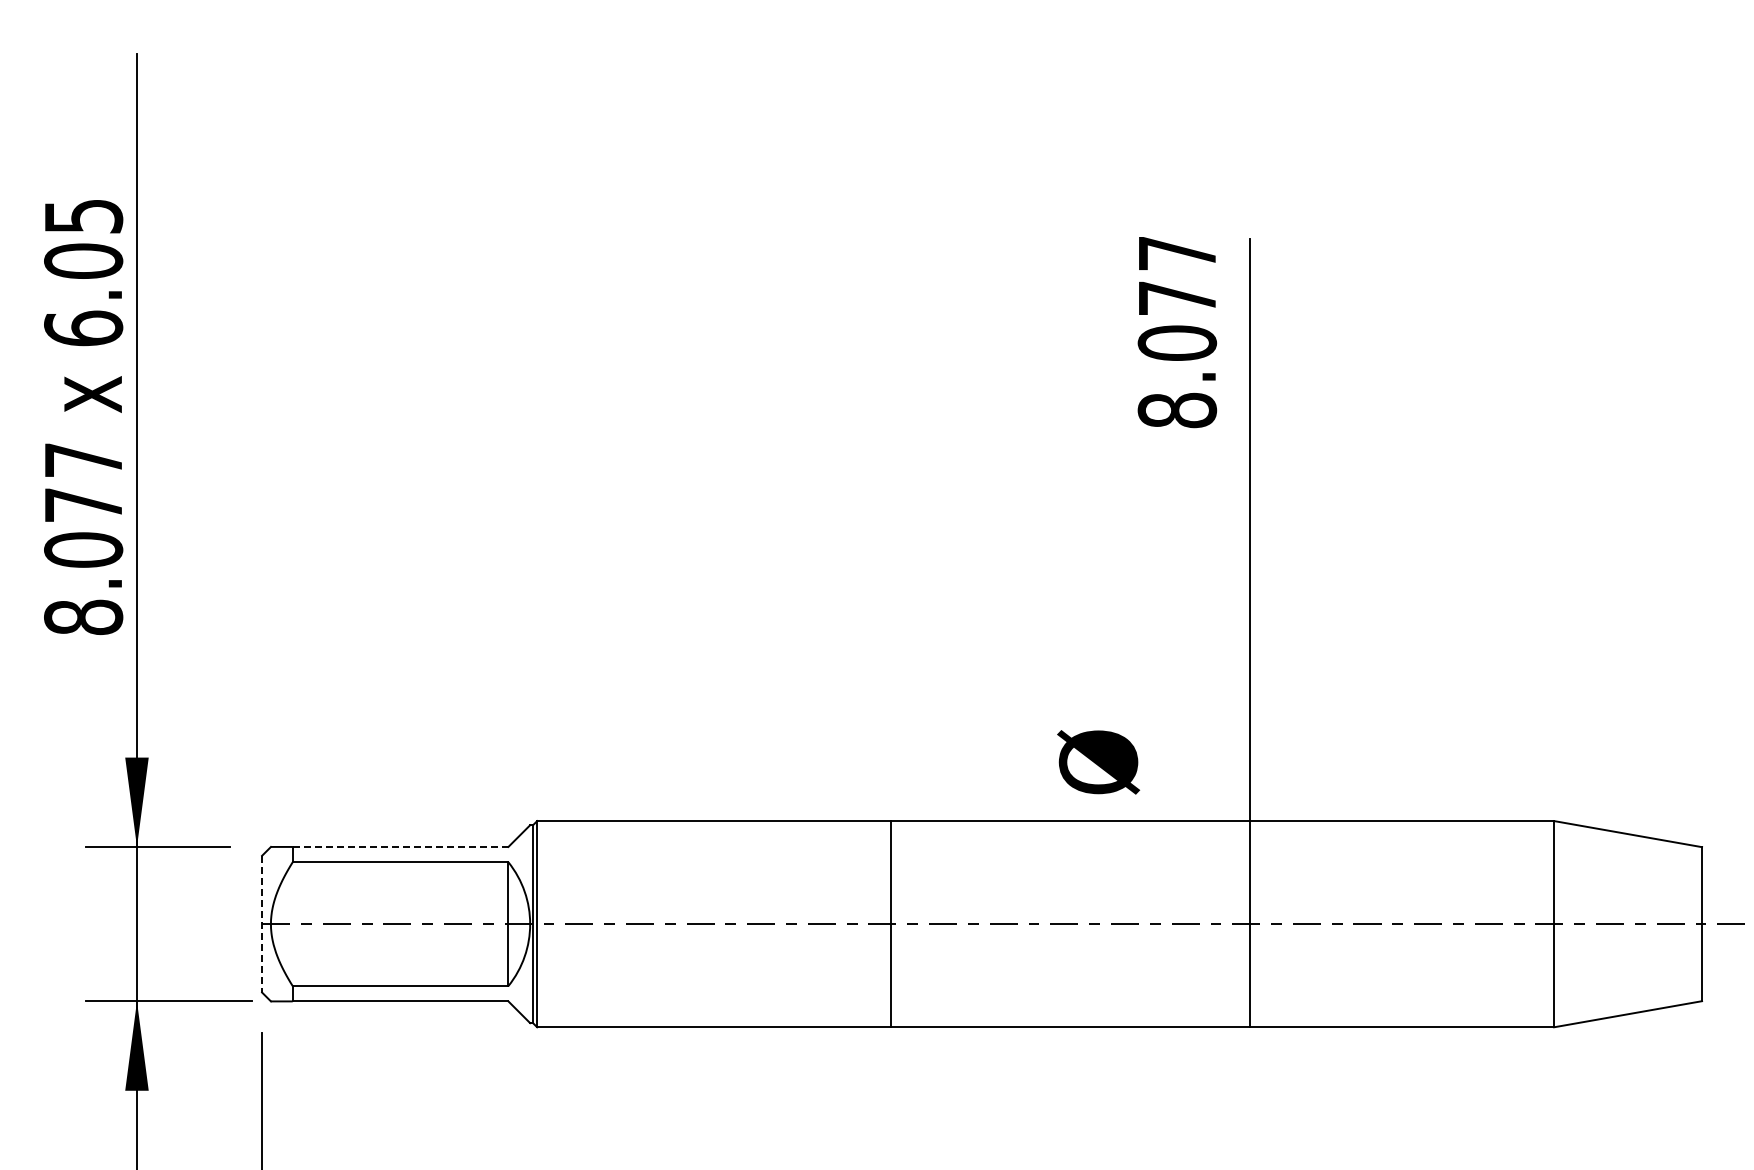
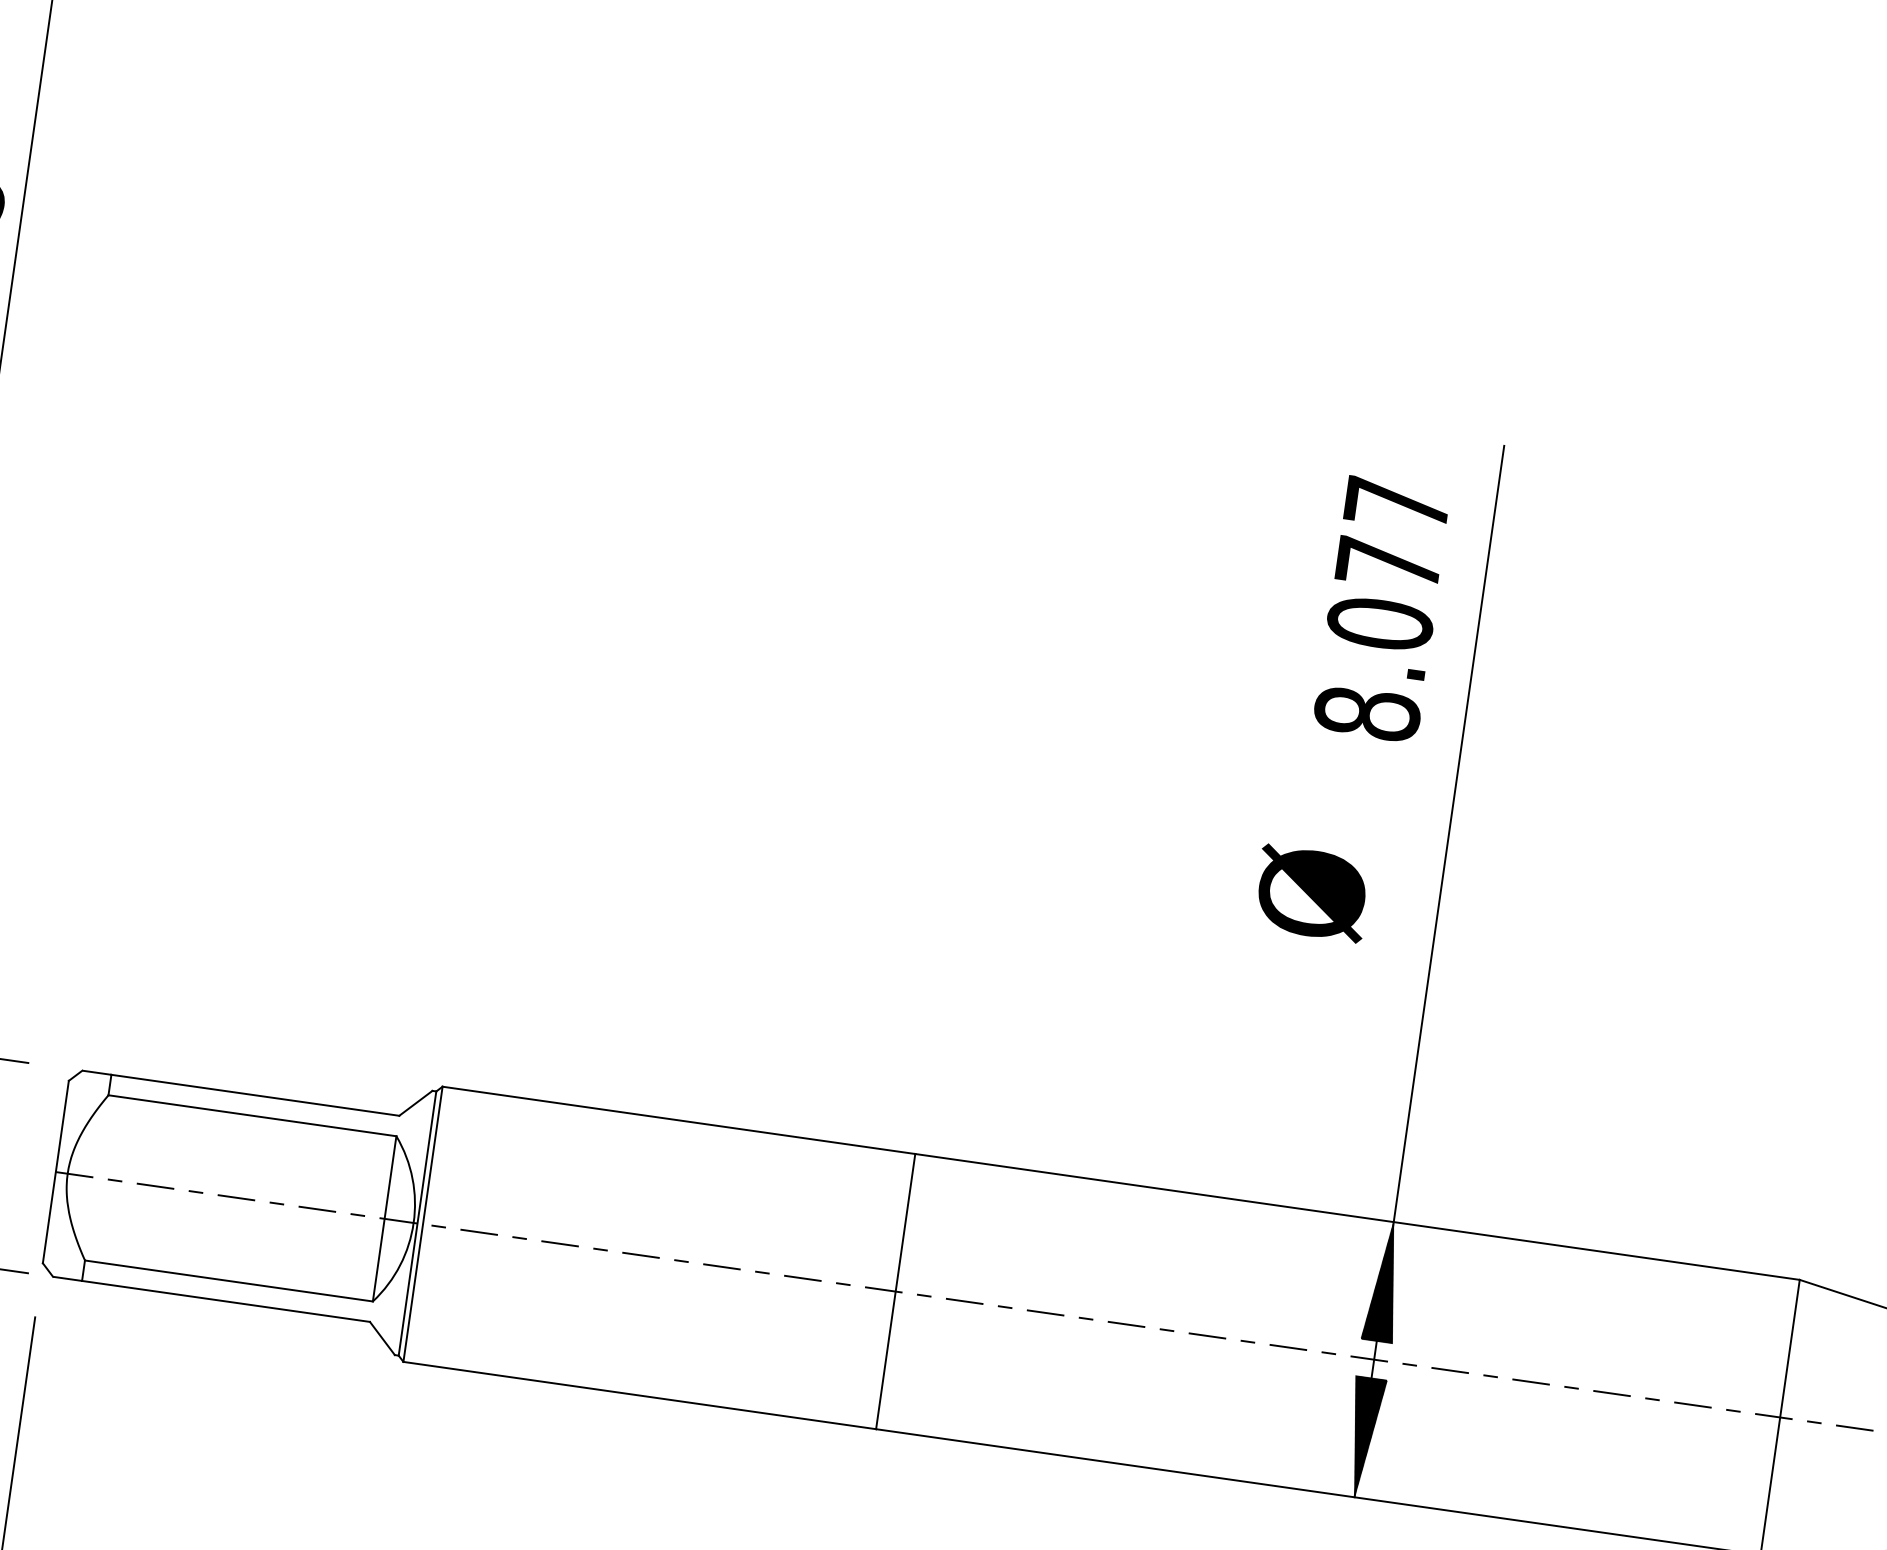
text: (1177, 332) -> (1382, 609), moved
text: (1098, 762) -> (1311, 893), moved
line: (400, 846) -> (255, 1094), dashed -> solid
hatch: (1249, 865) -> (1384, 1281), added
line: (262, 924) -> (56, 1172), dashed -> solid
hatch: (1249, 981) -> (1362, 1436), added

